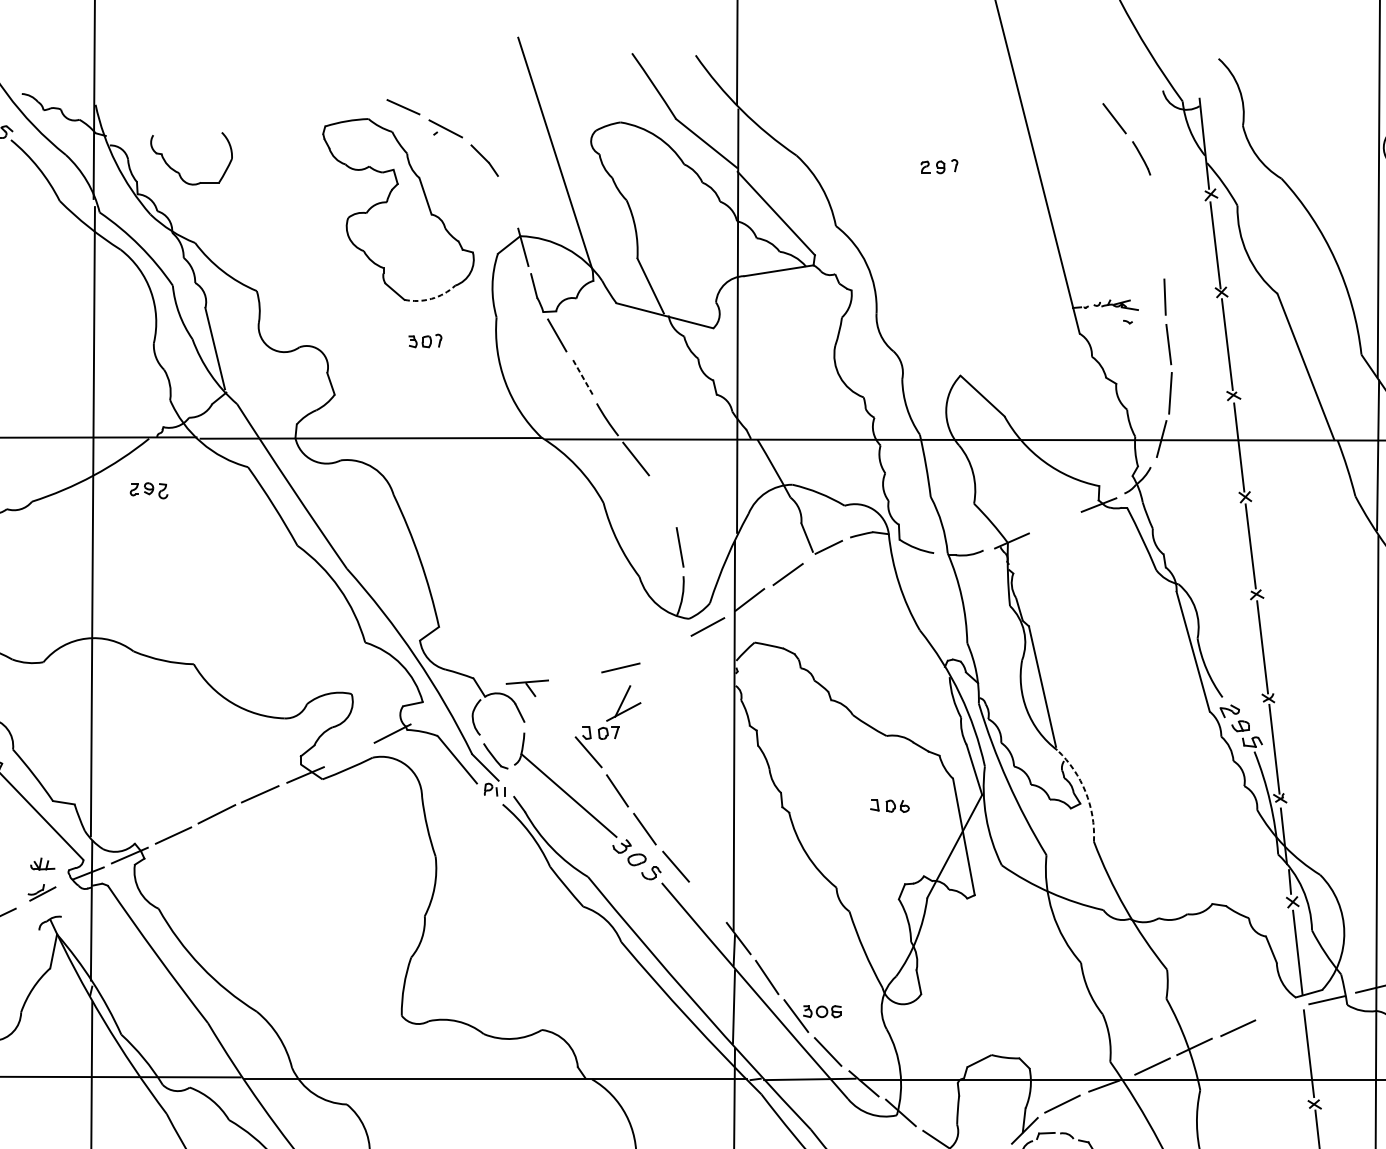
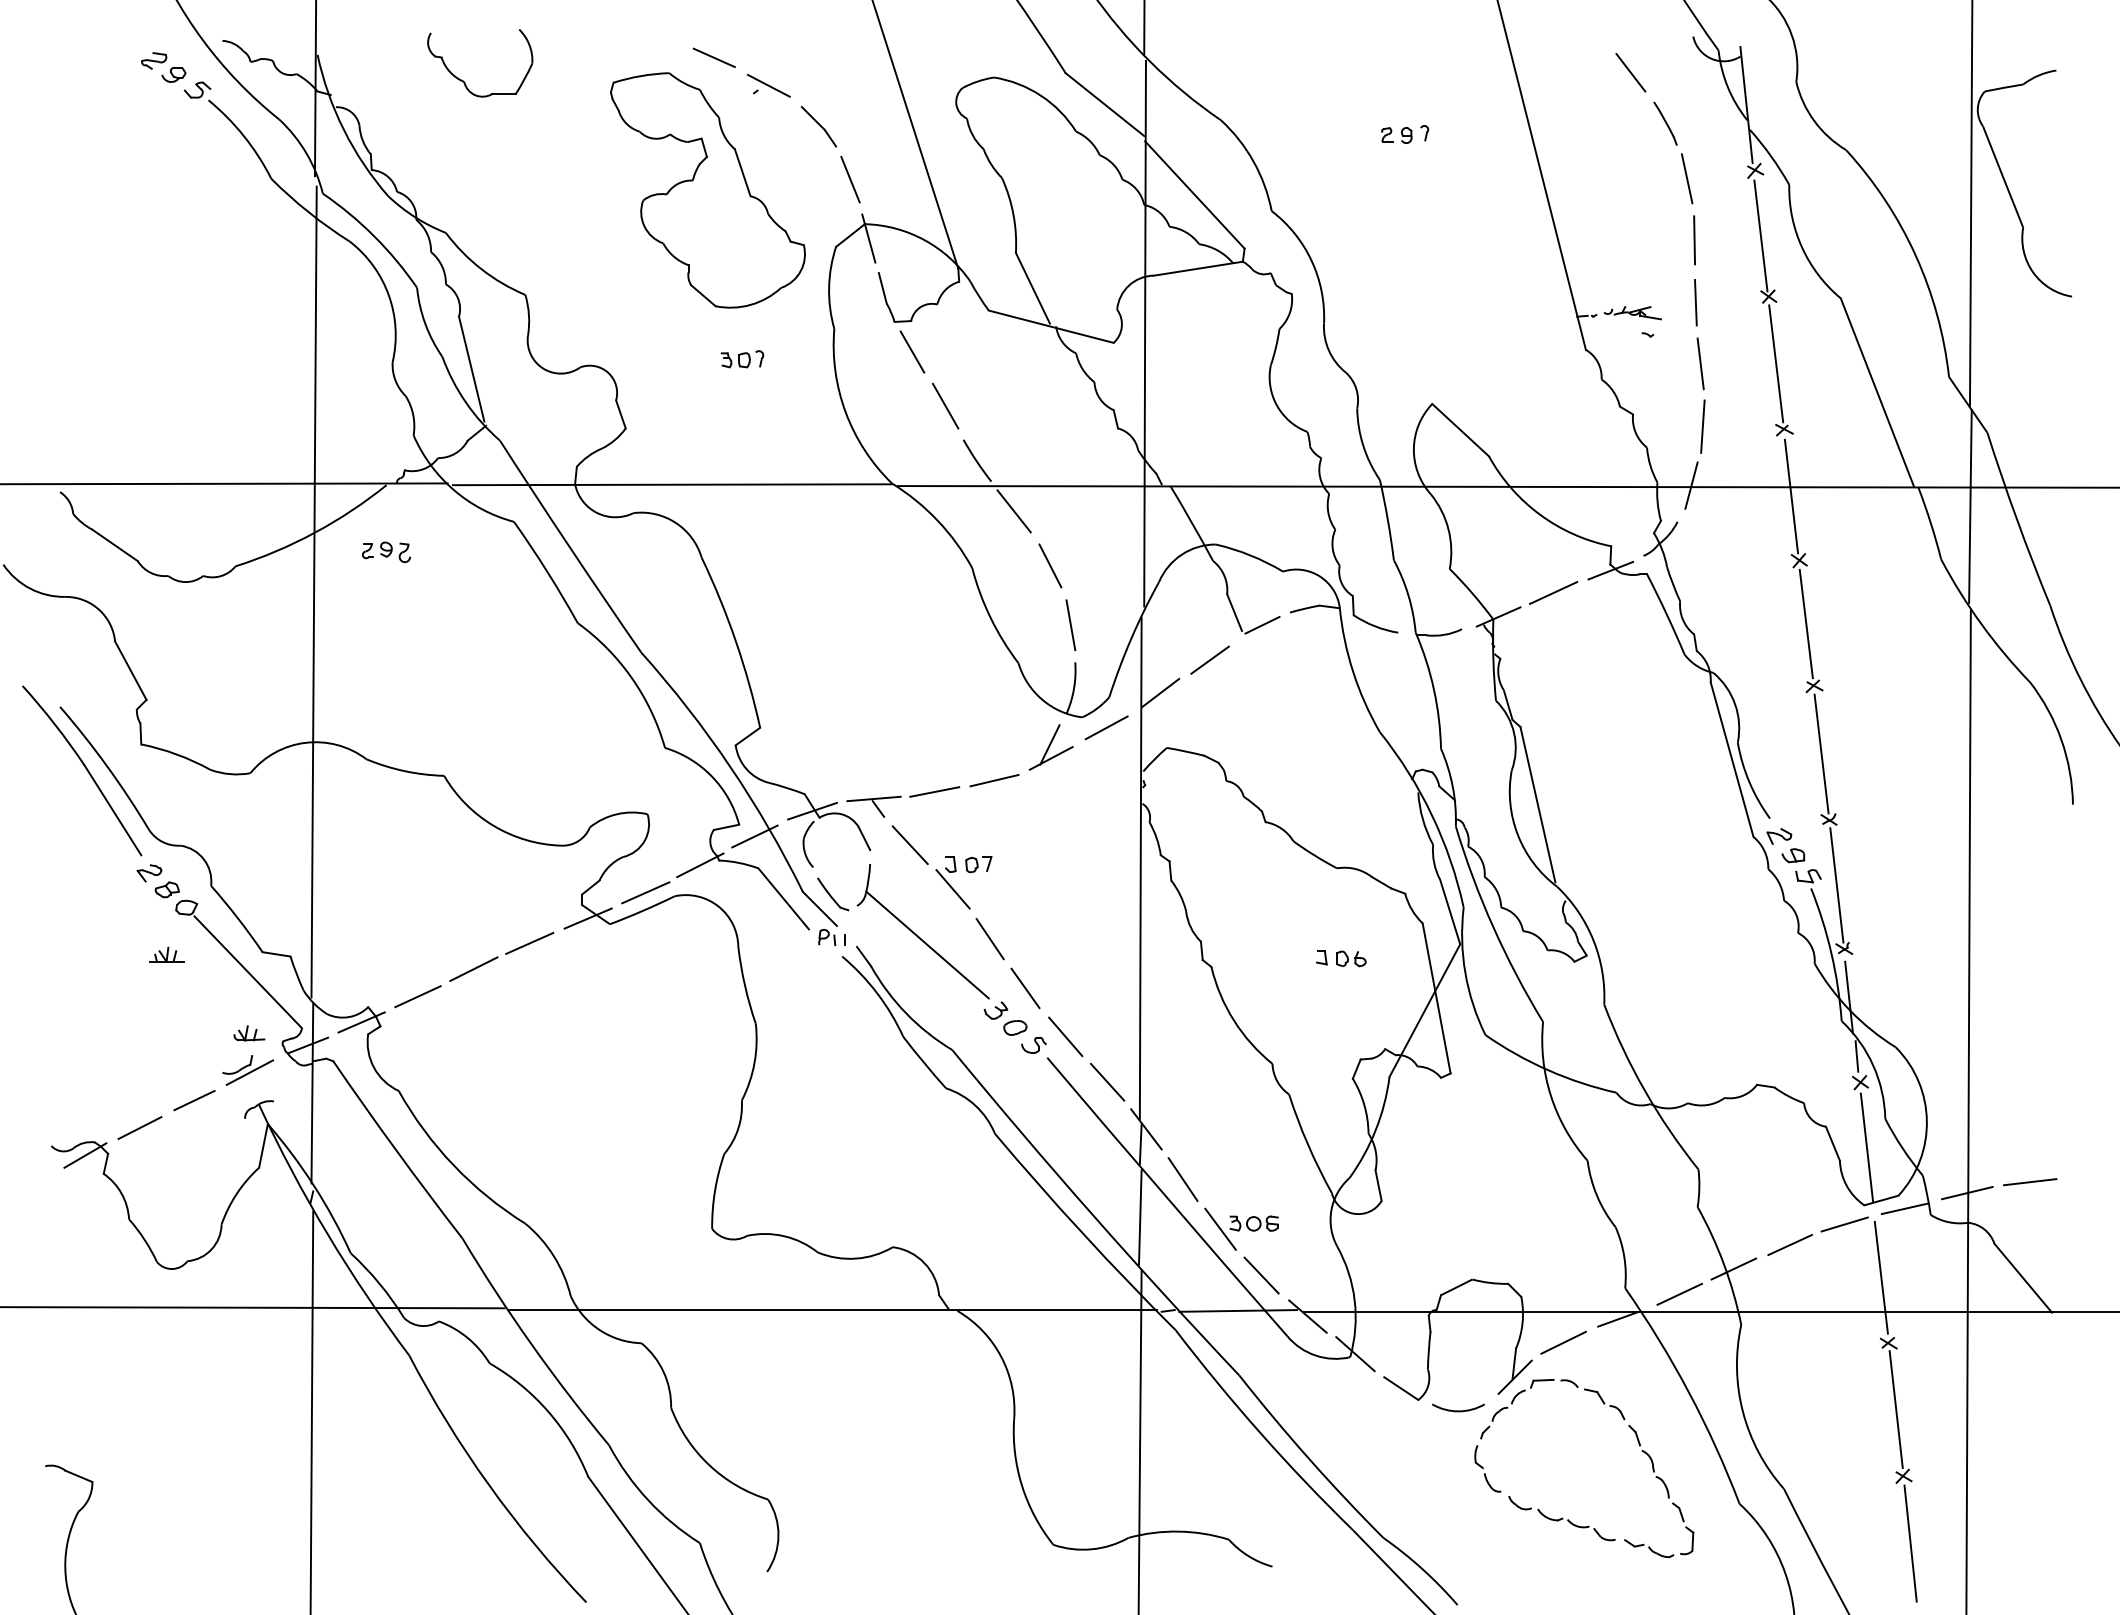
part: (178, 172) -> (463, 80), moved
line: (1157, 200) -> (1686, 178), added
line: (509, 201) -> (850, 179), added
line: (1163, 248) -> (1694, 240), added
arc: (431, 298) -> (750, 304), dashed -> solid
line: (582, 377) -> (945, 406), dashed -> solid
line: (664, 501) -> (1050, 565), added
line: (1054, 521) -> (1553, 592), added
line: (574, 676) -> (934, 791), added
line: (479, 691) -> (812, 810), added
part: (623, 703) -> (1050, 747), moved
line: (434, 711) -> (754, 836), added
line: (554, 718) -> (909, 845), added
line: (350, 754) -> (645, 892), added
arc: (1085, 792) -> (1593, 940), dashed -> solid
part: (42, 892) -> (248, 1070), size x1.43
line: (708, 901) -> (1107, 1081), added
line: (1280, 1012) -> (1844, 1224), added

